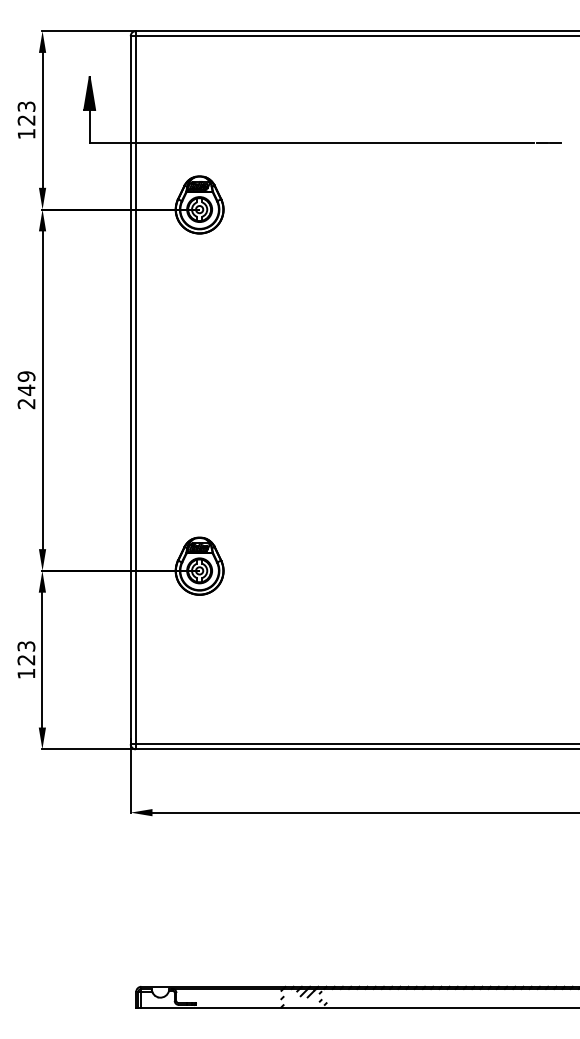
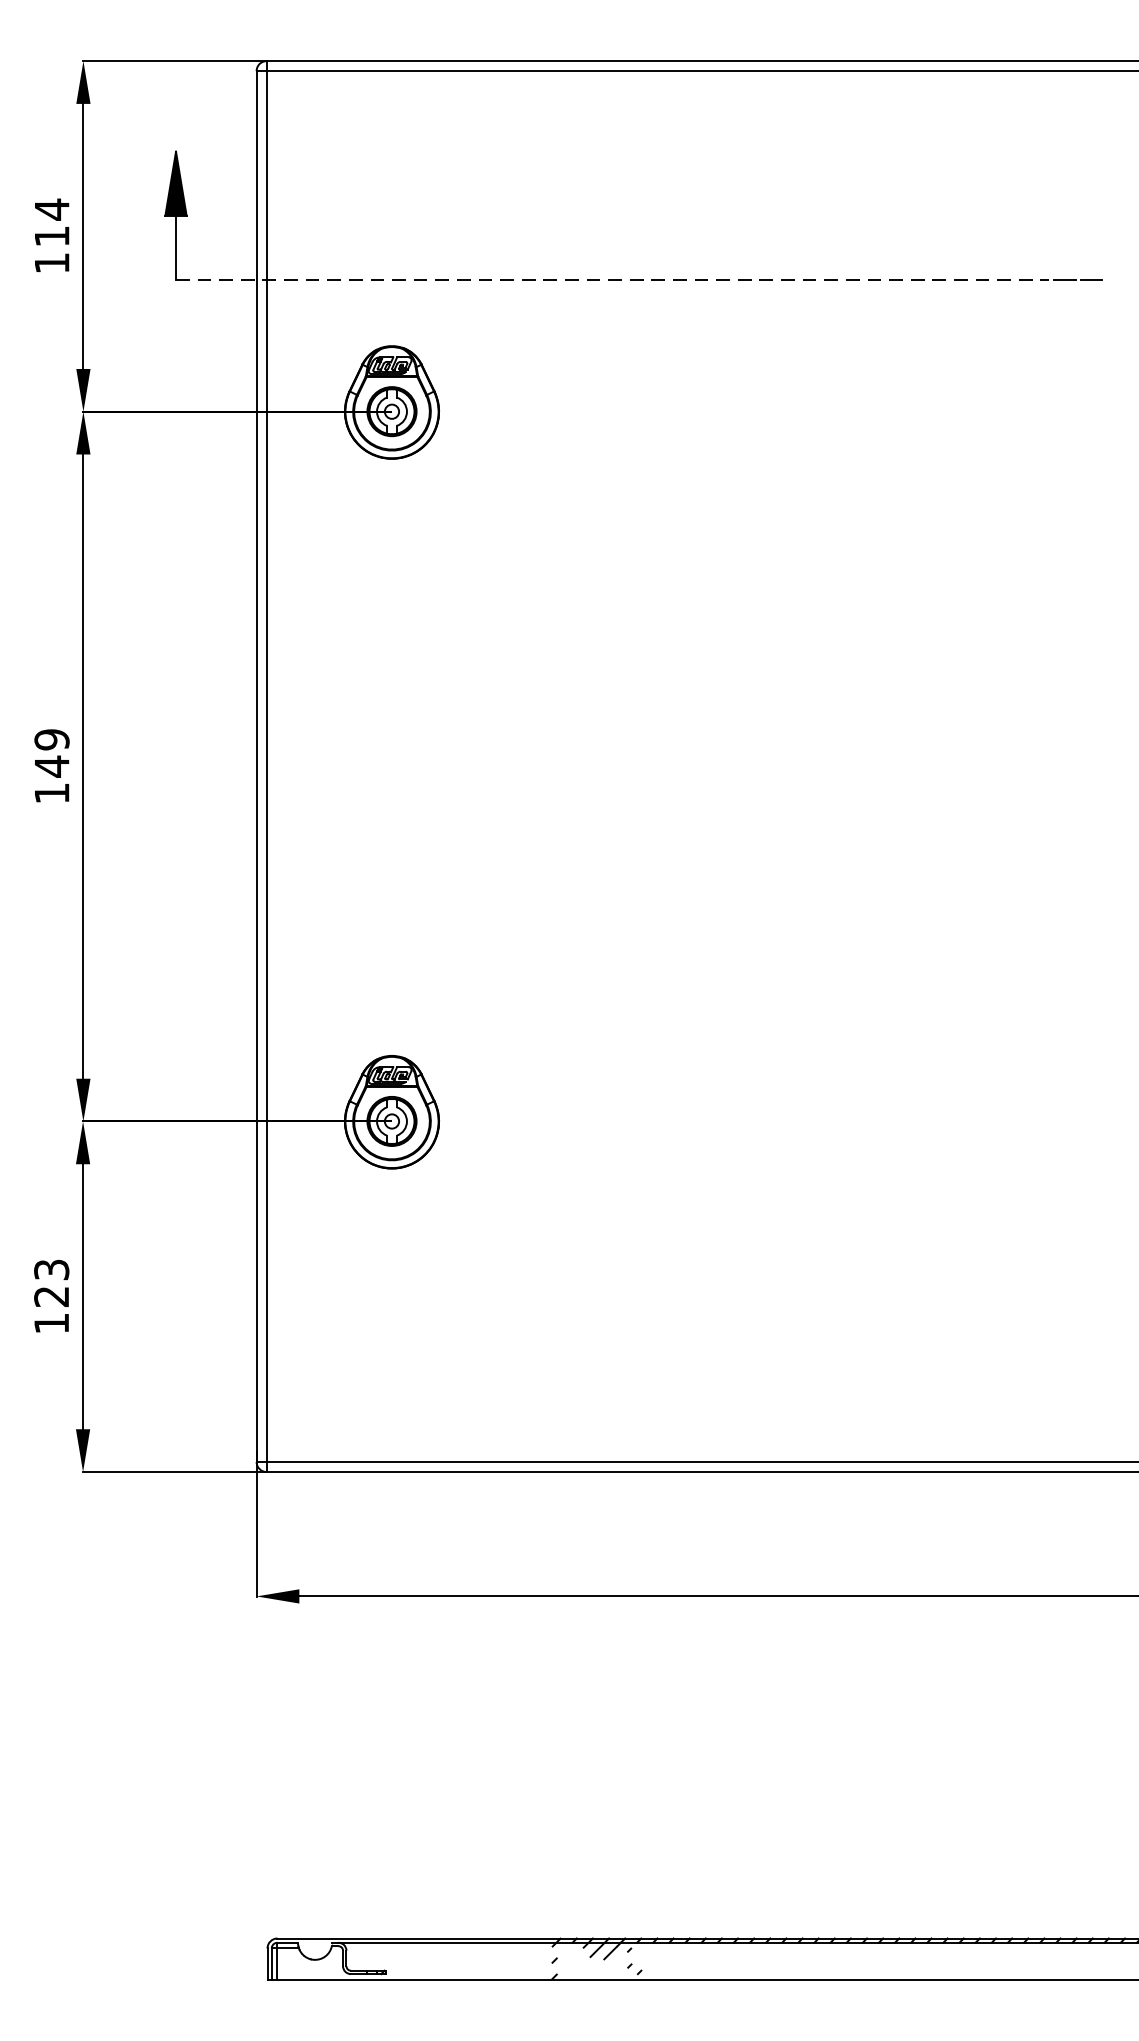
text: (26, 113) -> (51, 222), 123 -> 114
line: (312, 142) -> (613, 279), solid -> dashed
text: (26, 404) -> (51, 794), 249 -> 149

